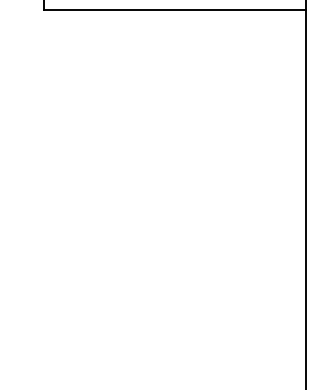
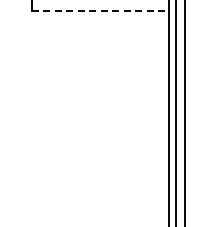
line: (175, 10) -> (100, 11), solid -> dashed

